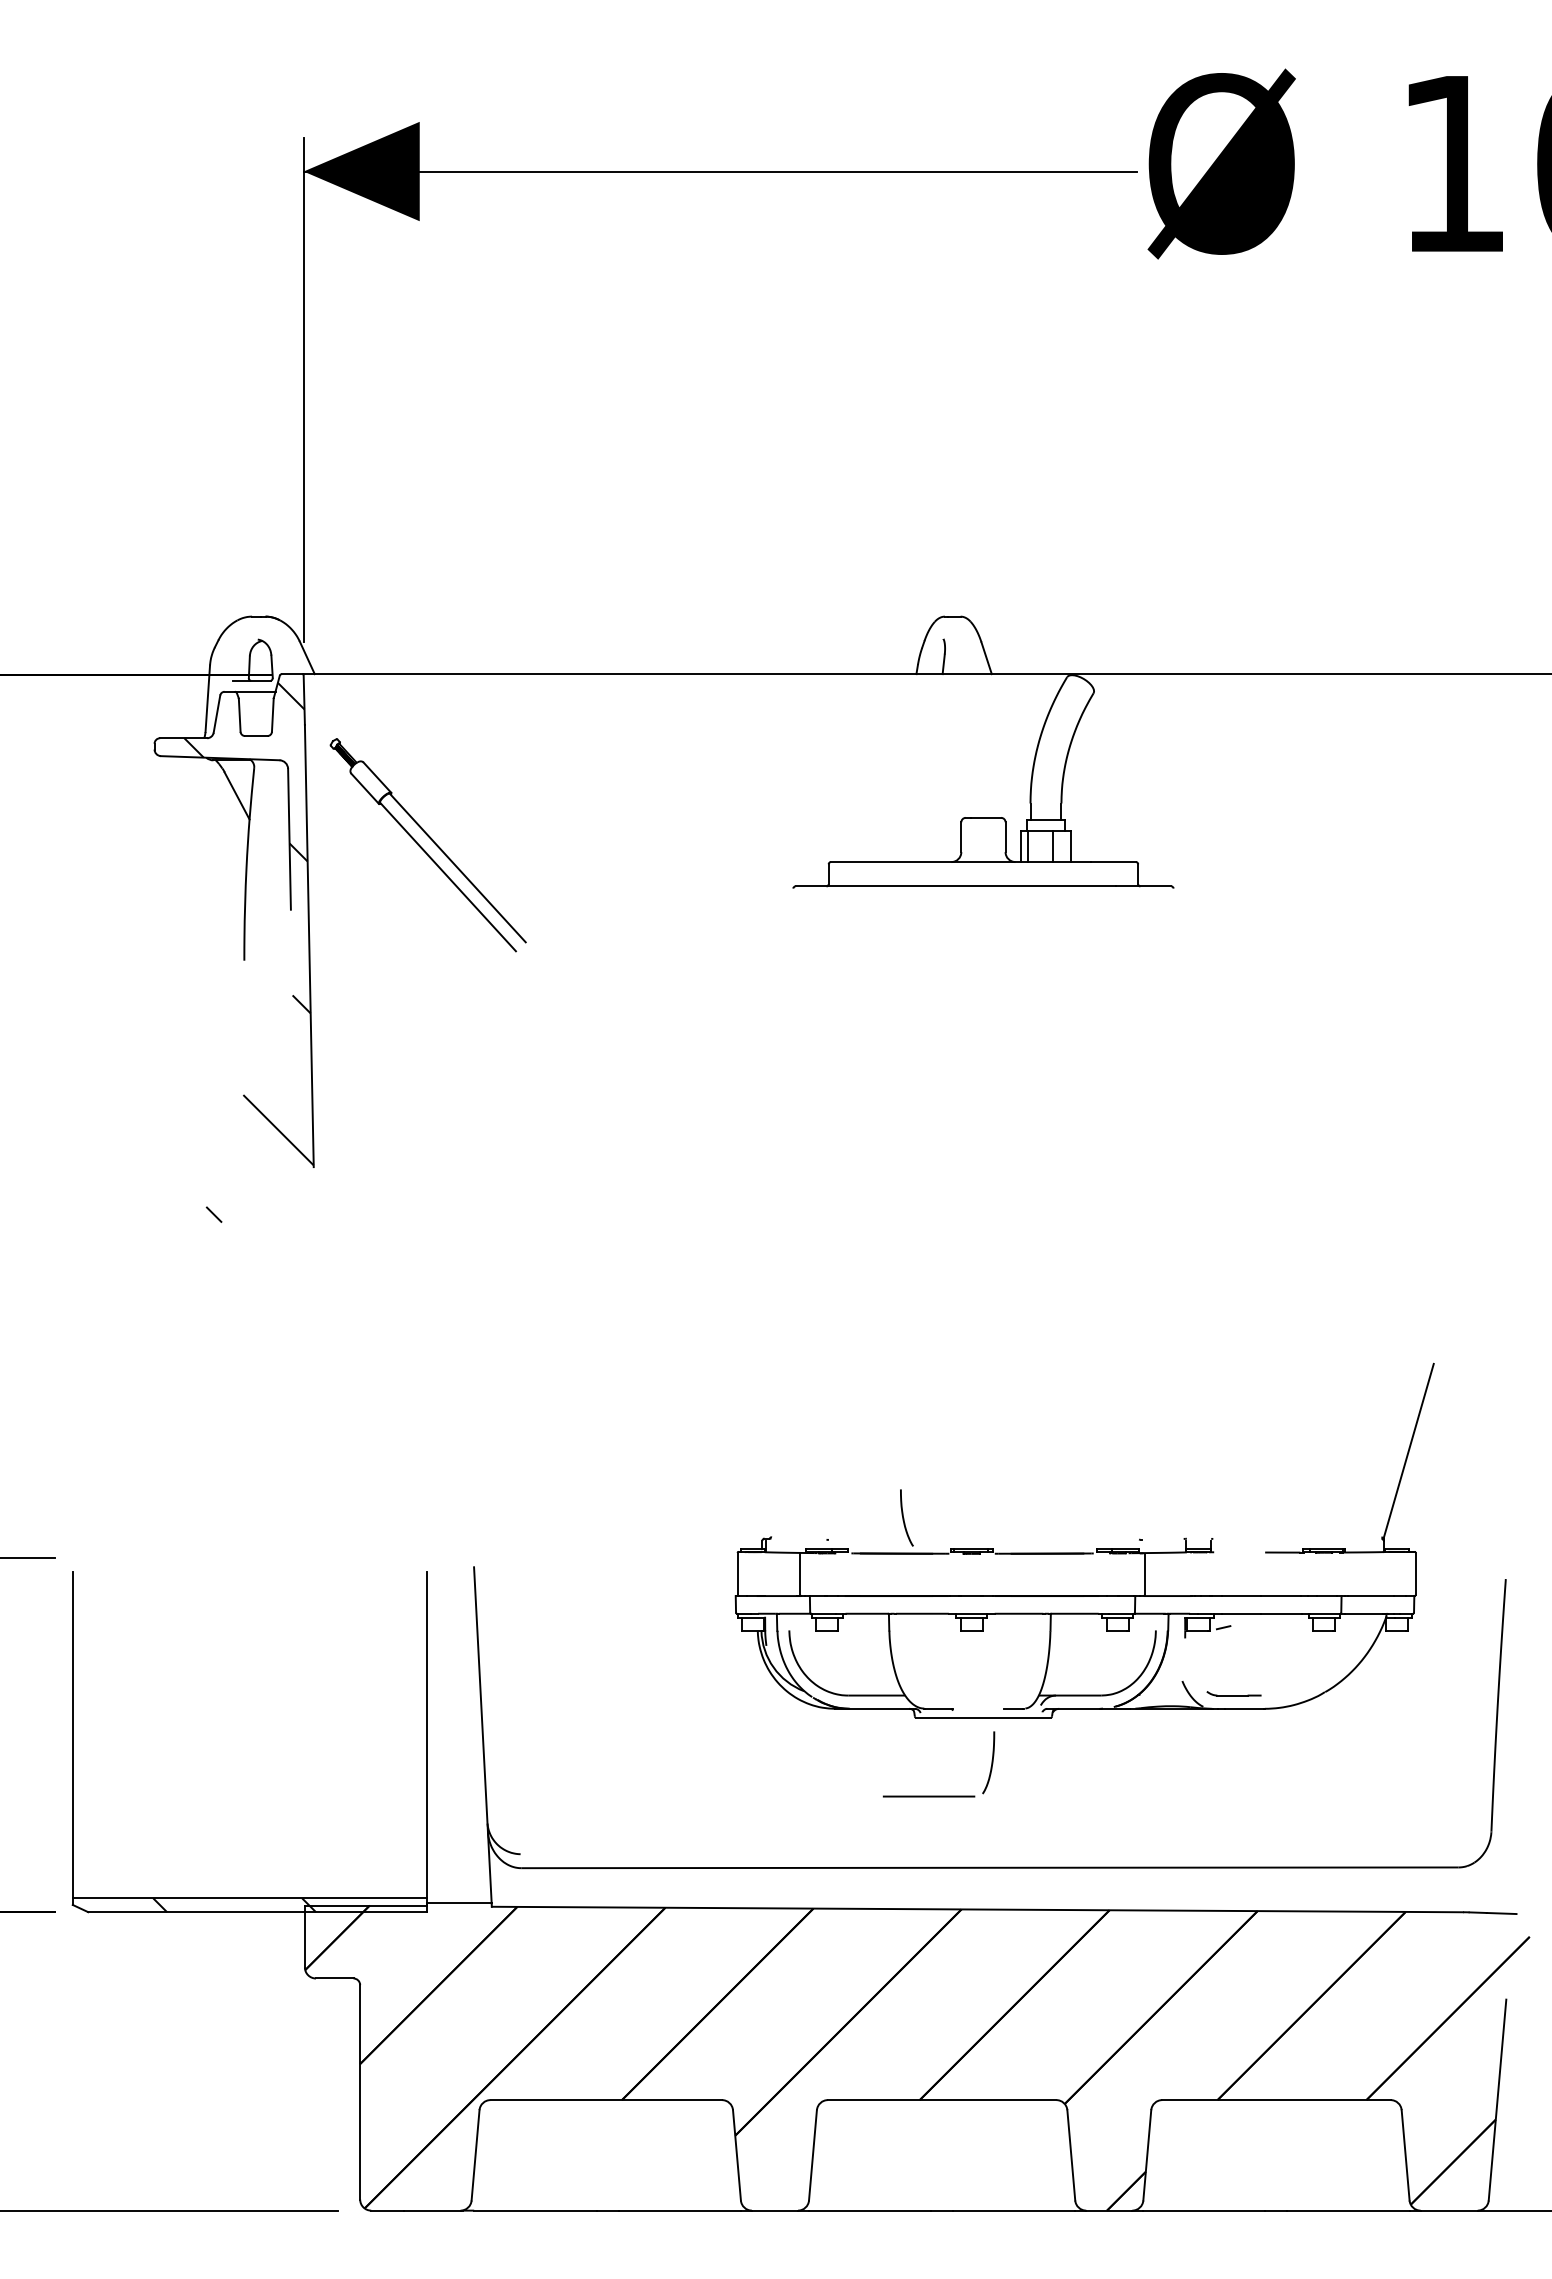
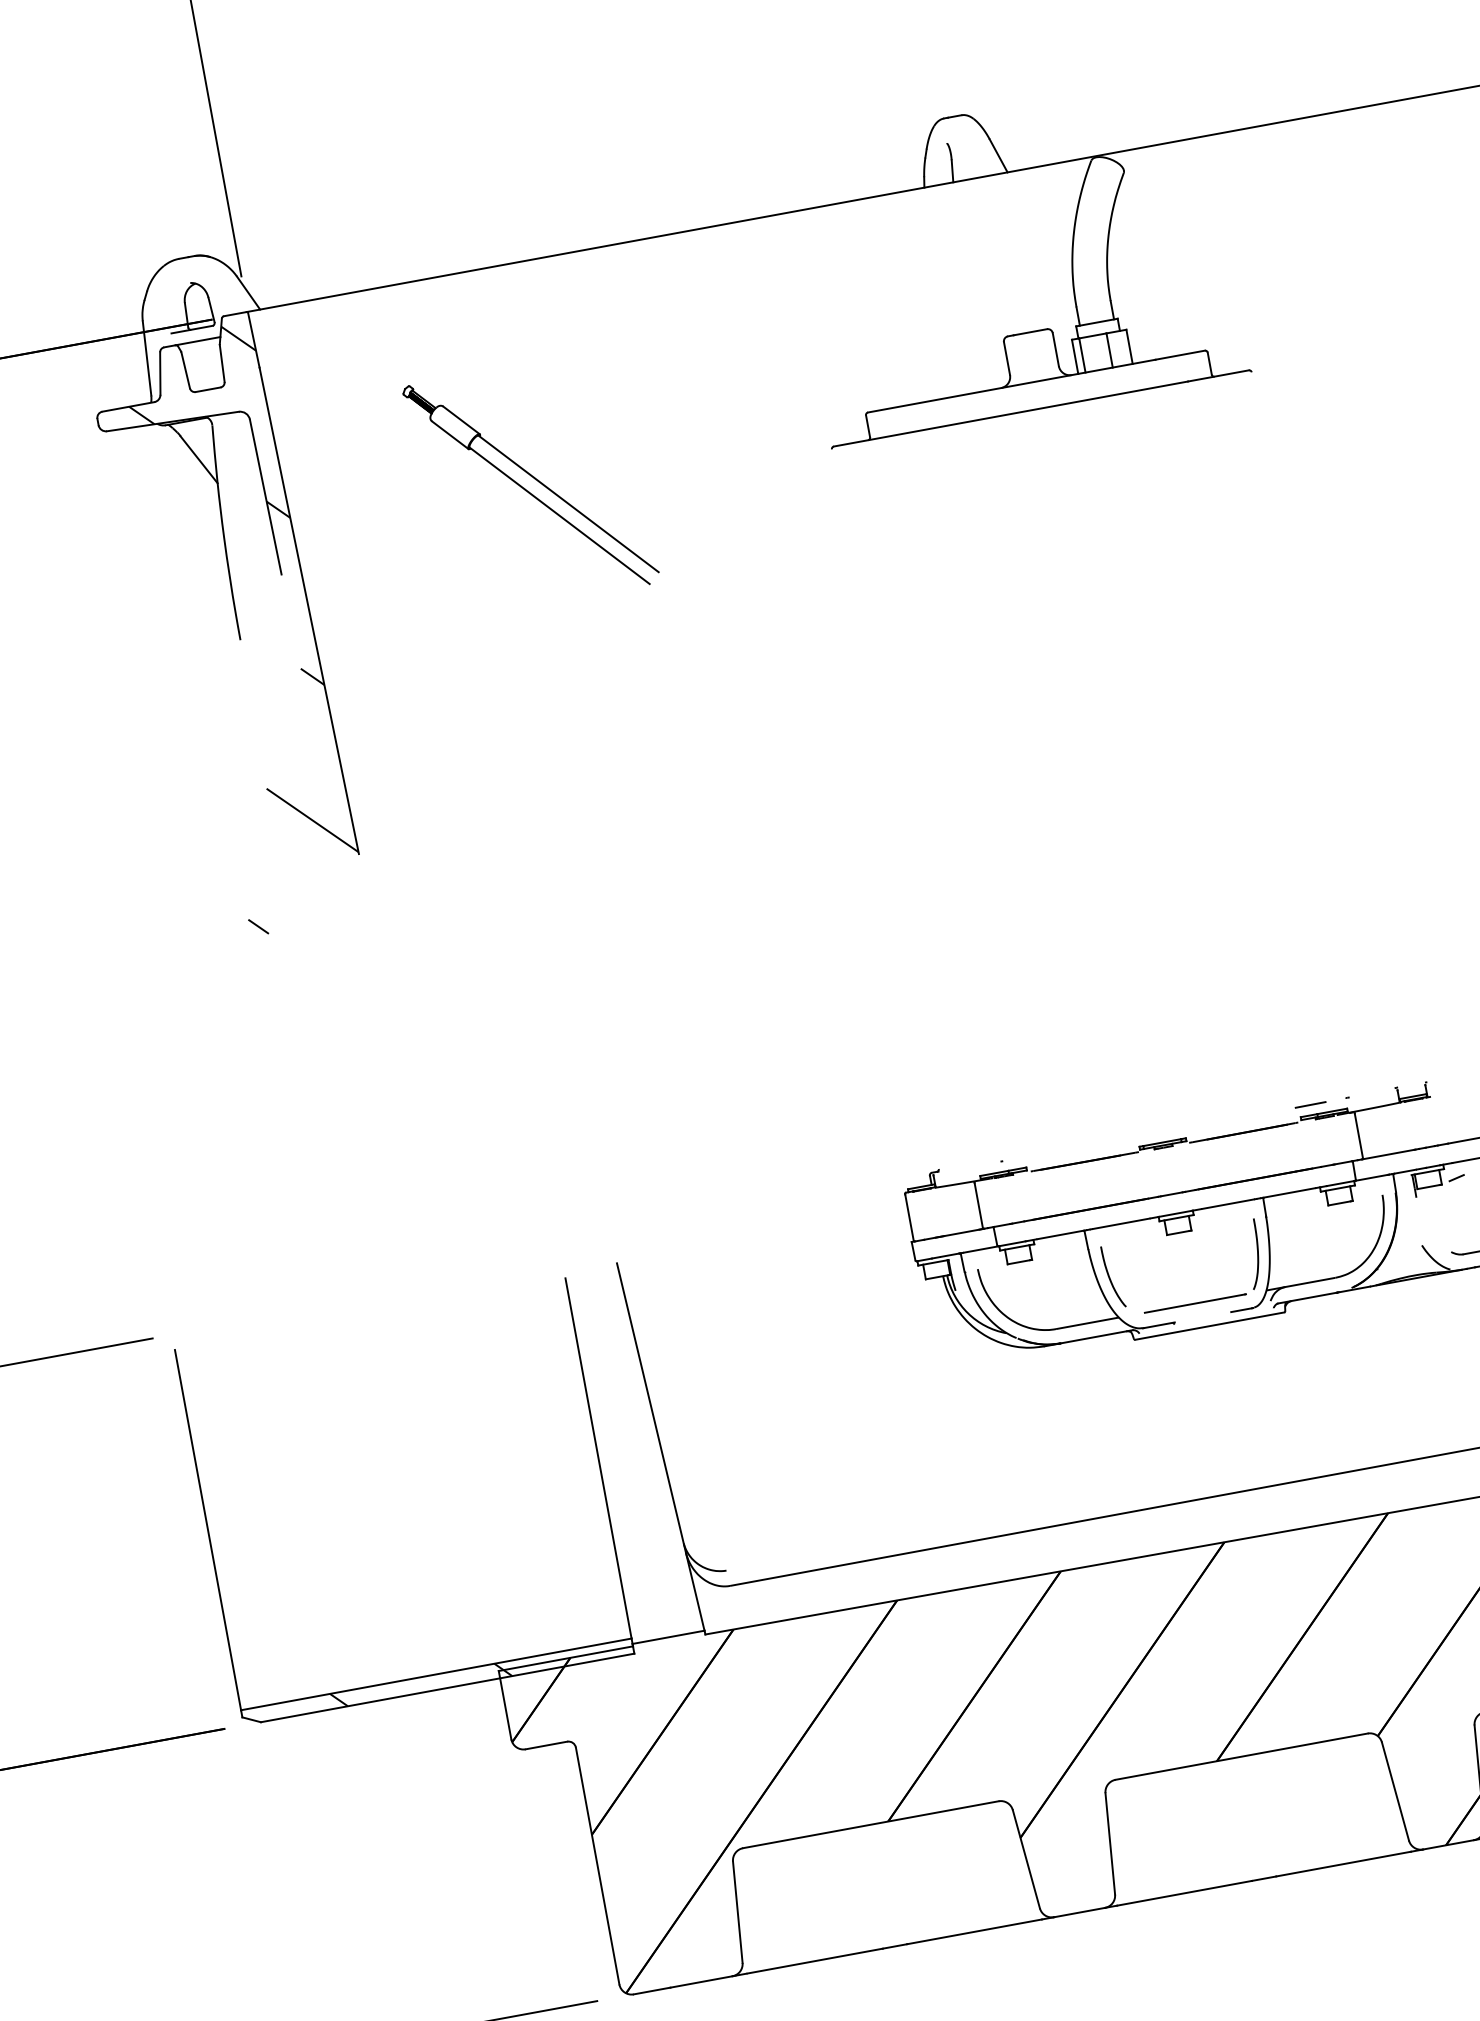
part: (427, 845) -> (530, 485), moved
curve: (904, 1518) -> (1110, 1277), moved
line: (1106, 1539) -> (1309, 1104), added
part: (938, 1795) -> (1205, 1300), moved

